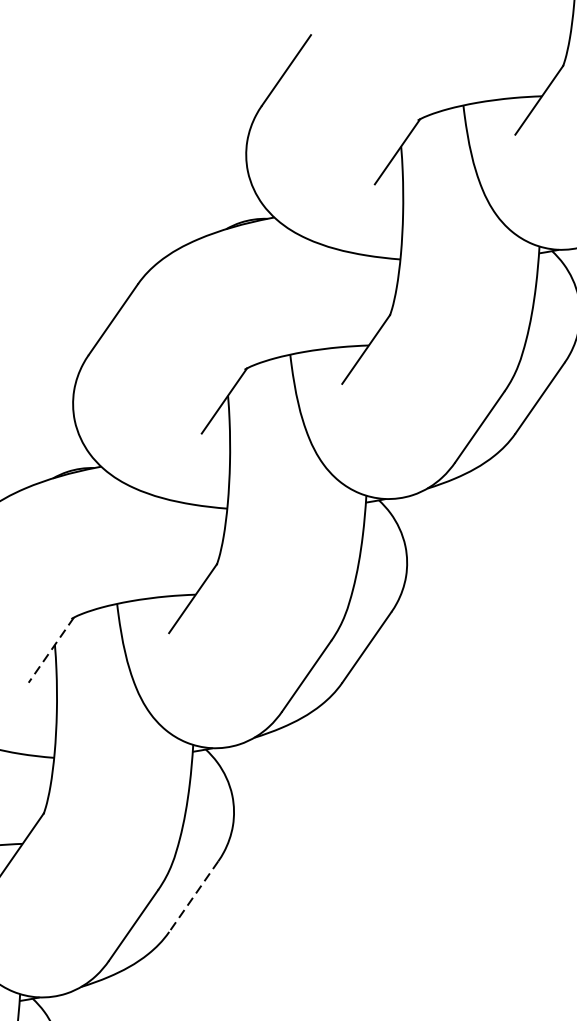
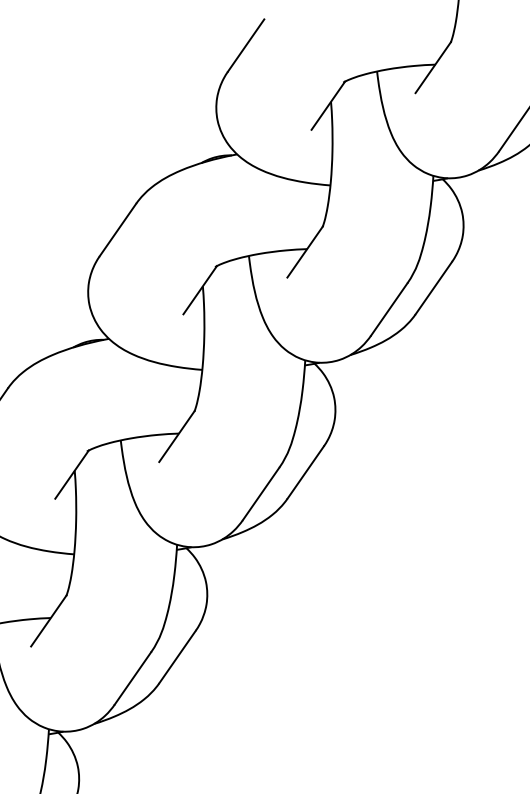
line: (50, 651) -> (71, 475), dashed -> solid
line: (193, 897) -> (177, 657), dashed -> solid

